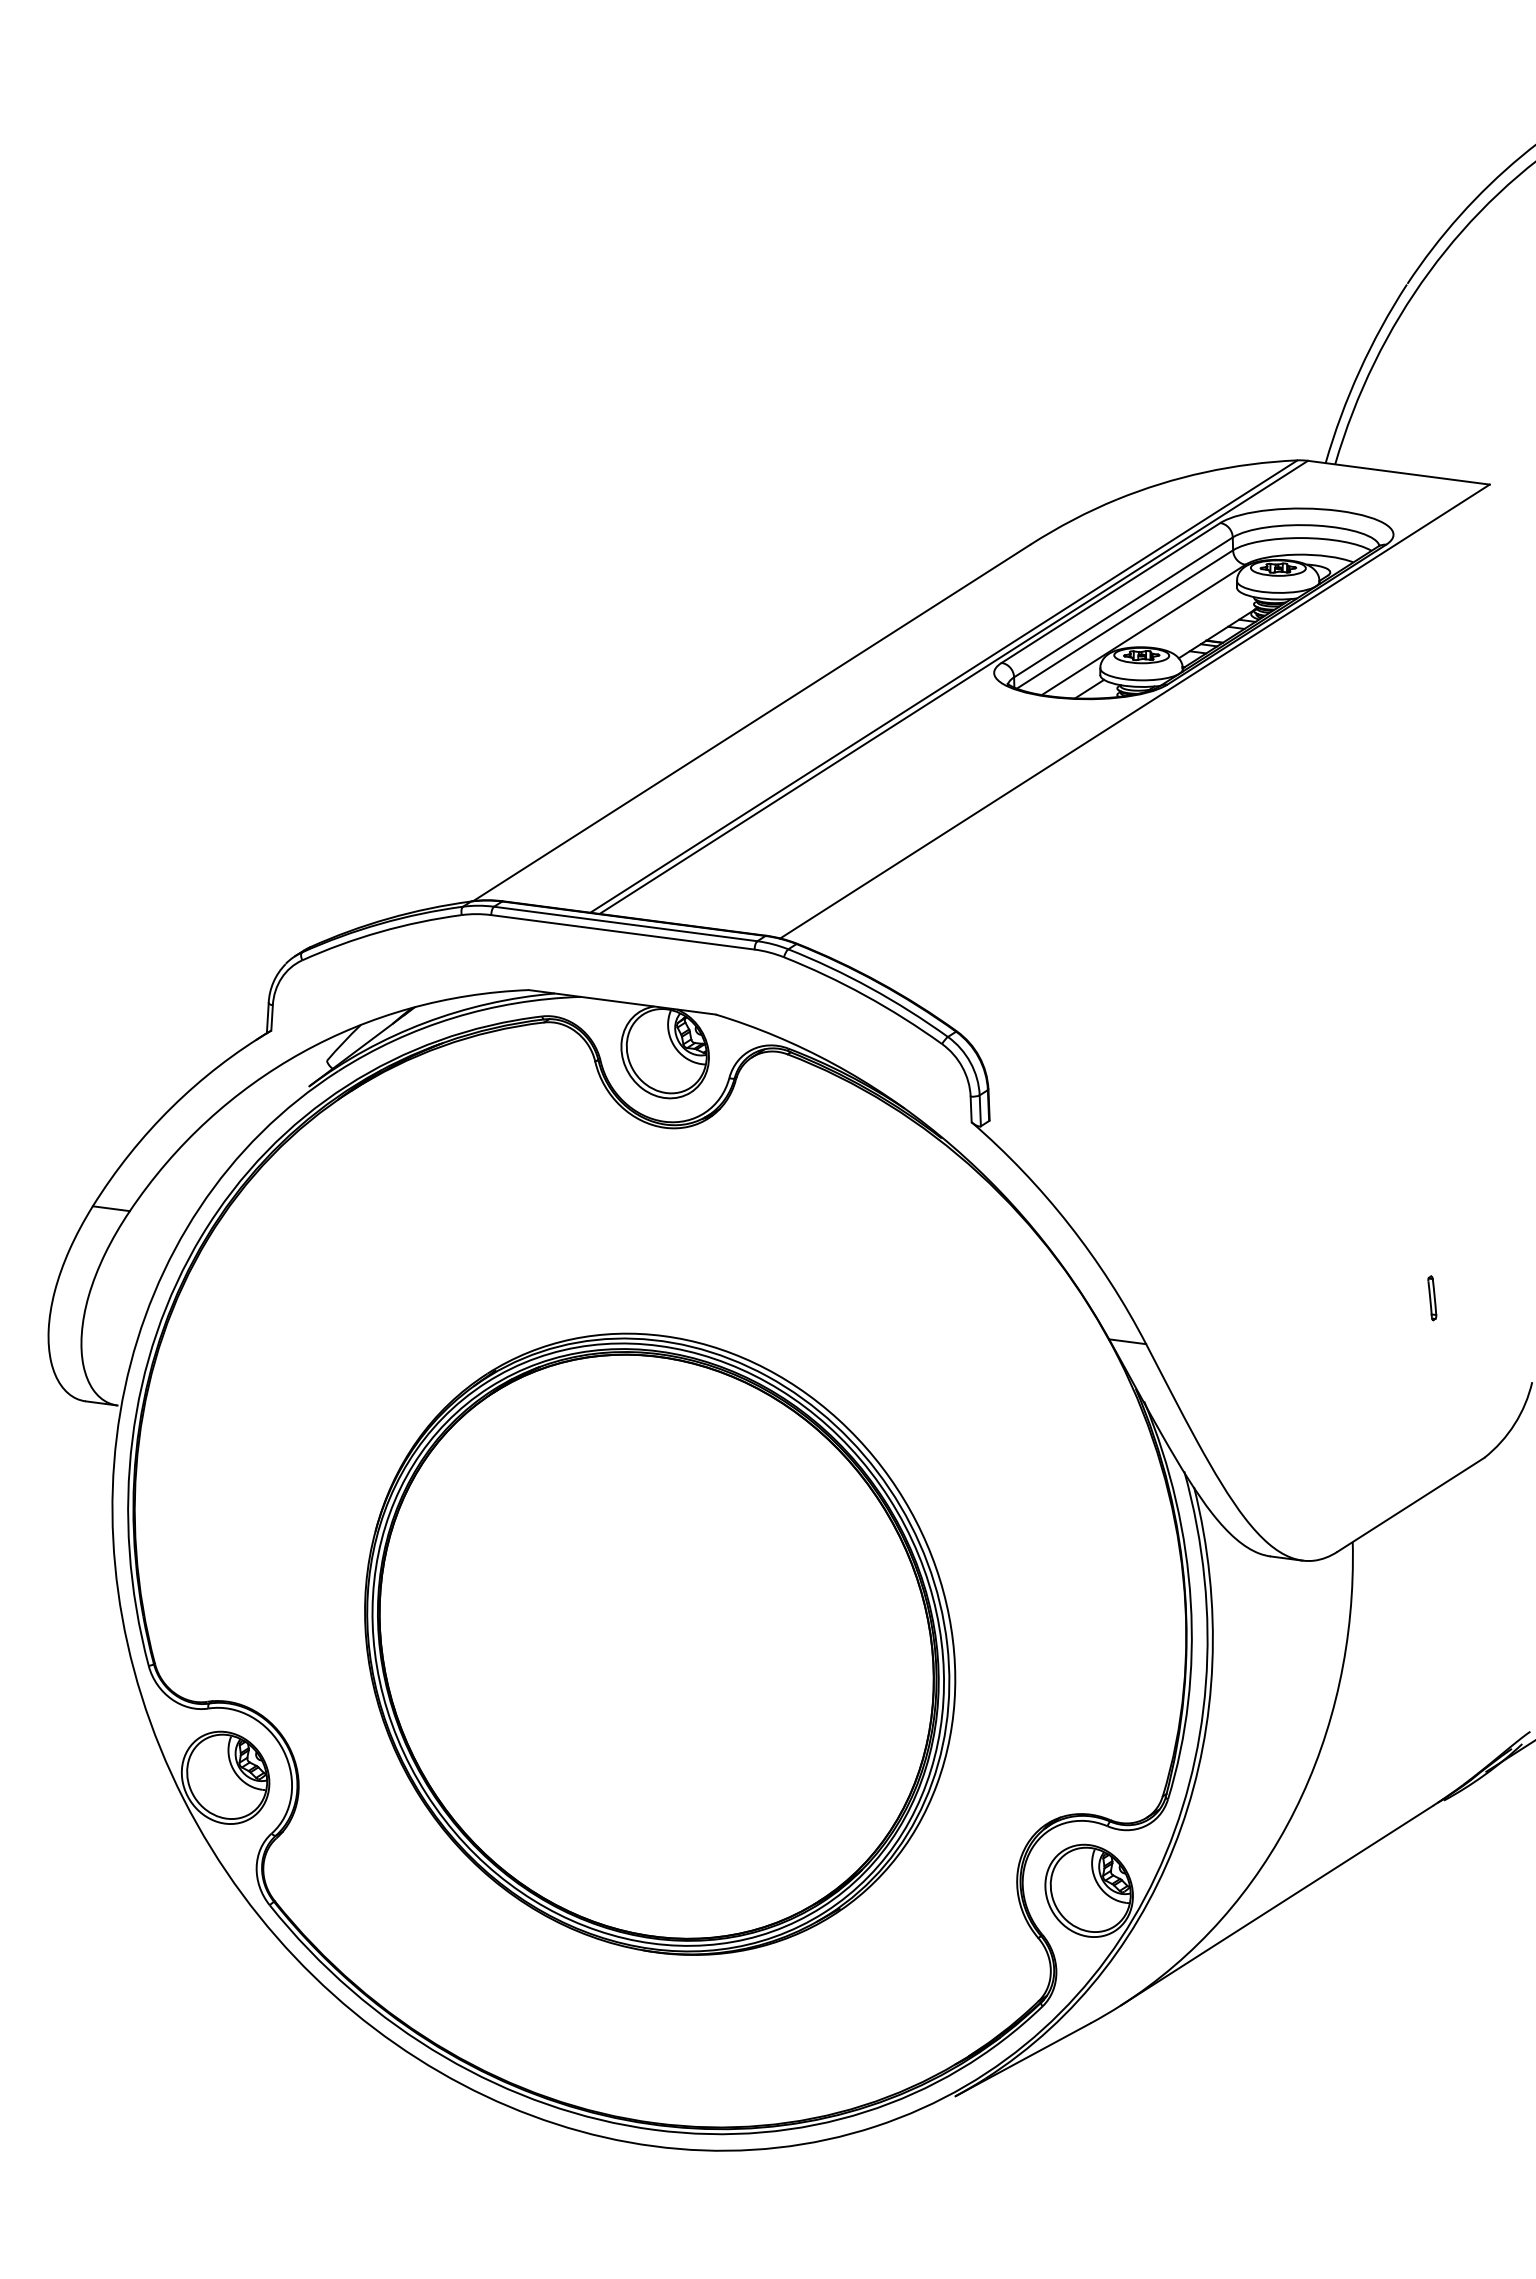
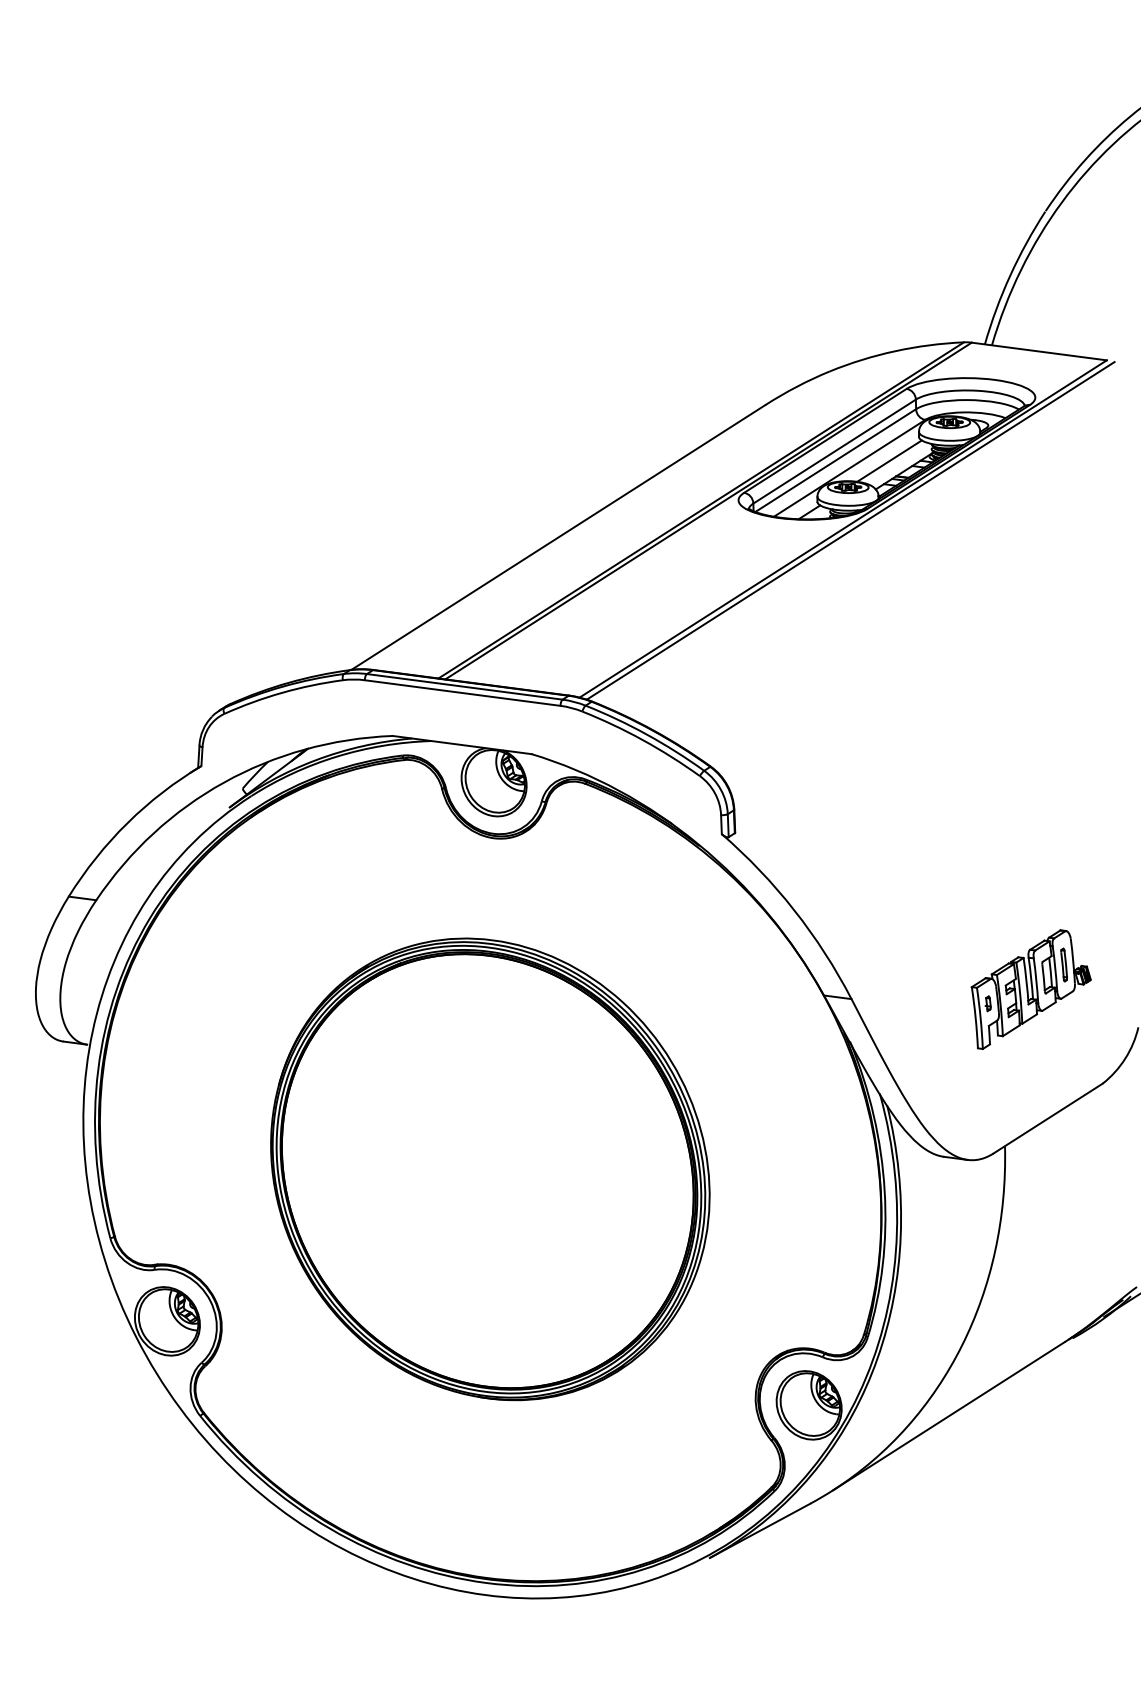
line: (1196, 620) -> (888, 461), added
line: (1145, 713) -> (851, 530), added
part: (1388, 1331) -> (1031, 989), added
part: (660, 1643) -> (490, 1168), moved

